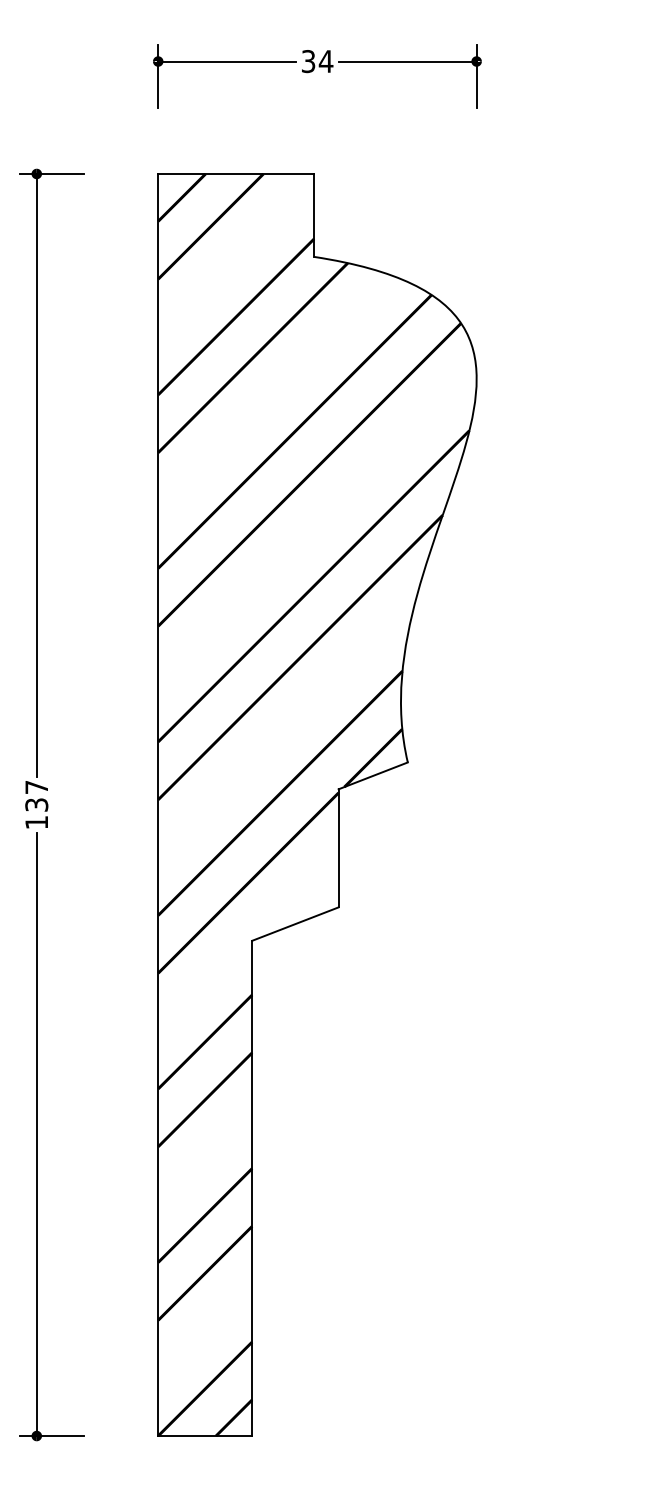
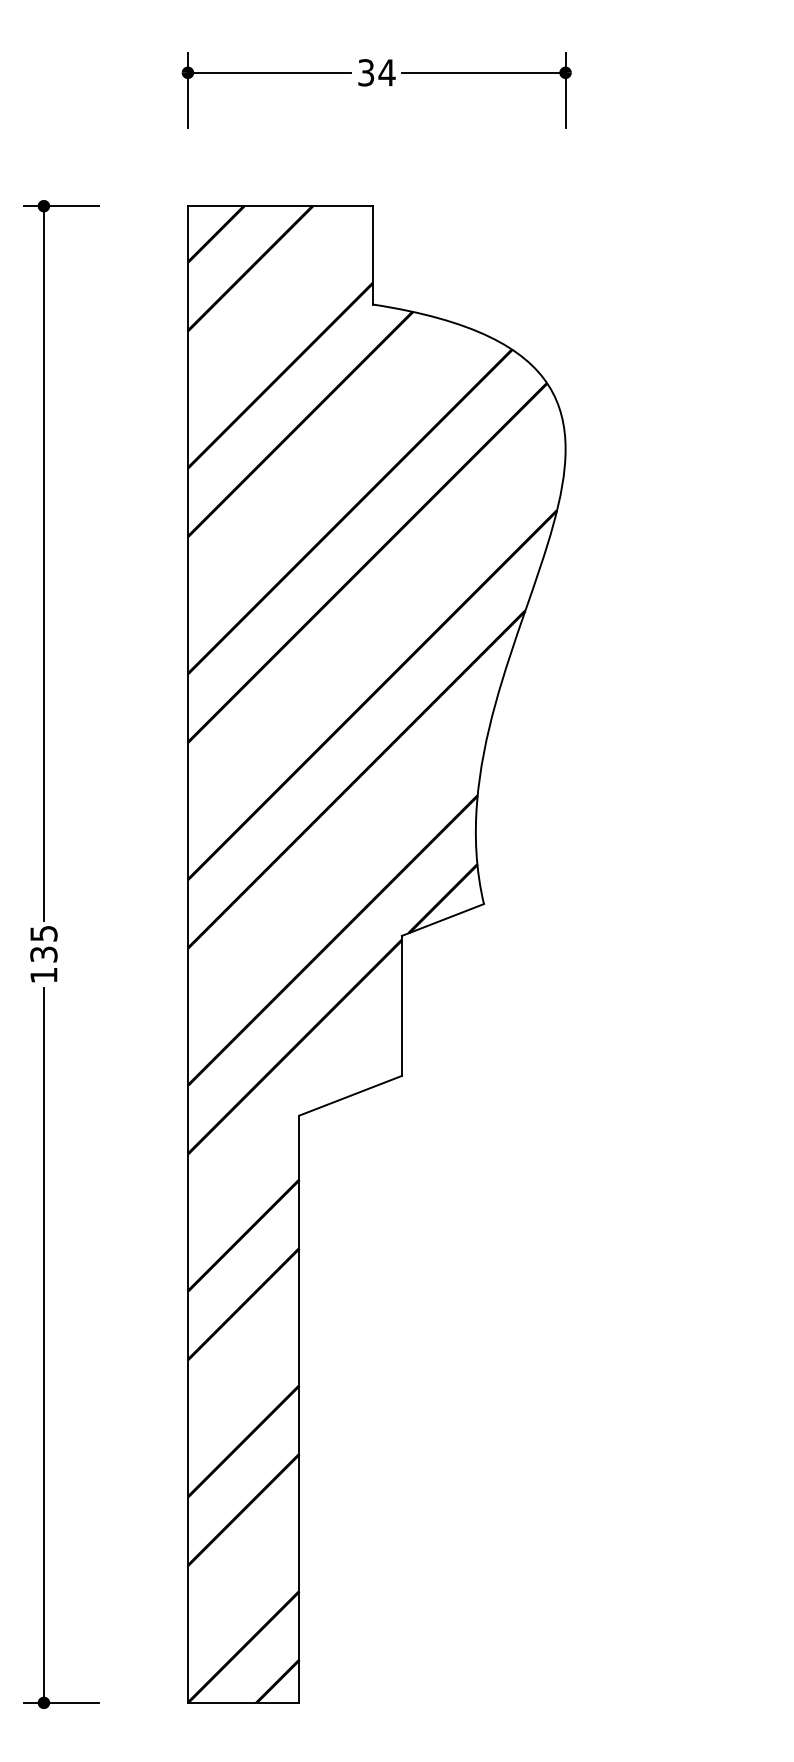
text: (36, 787) -> (43, 933), 137 -> 135

